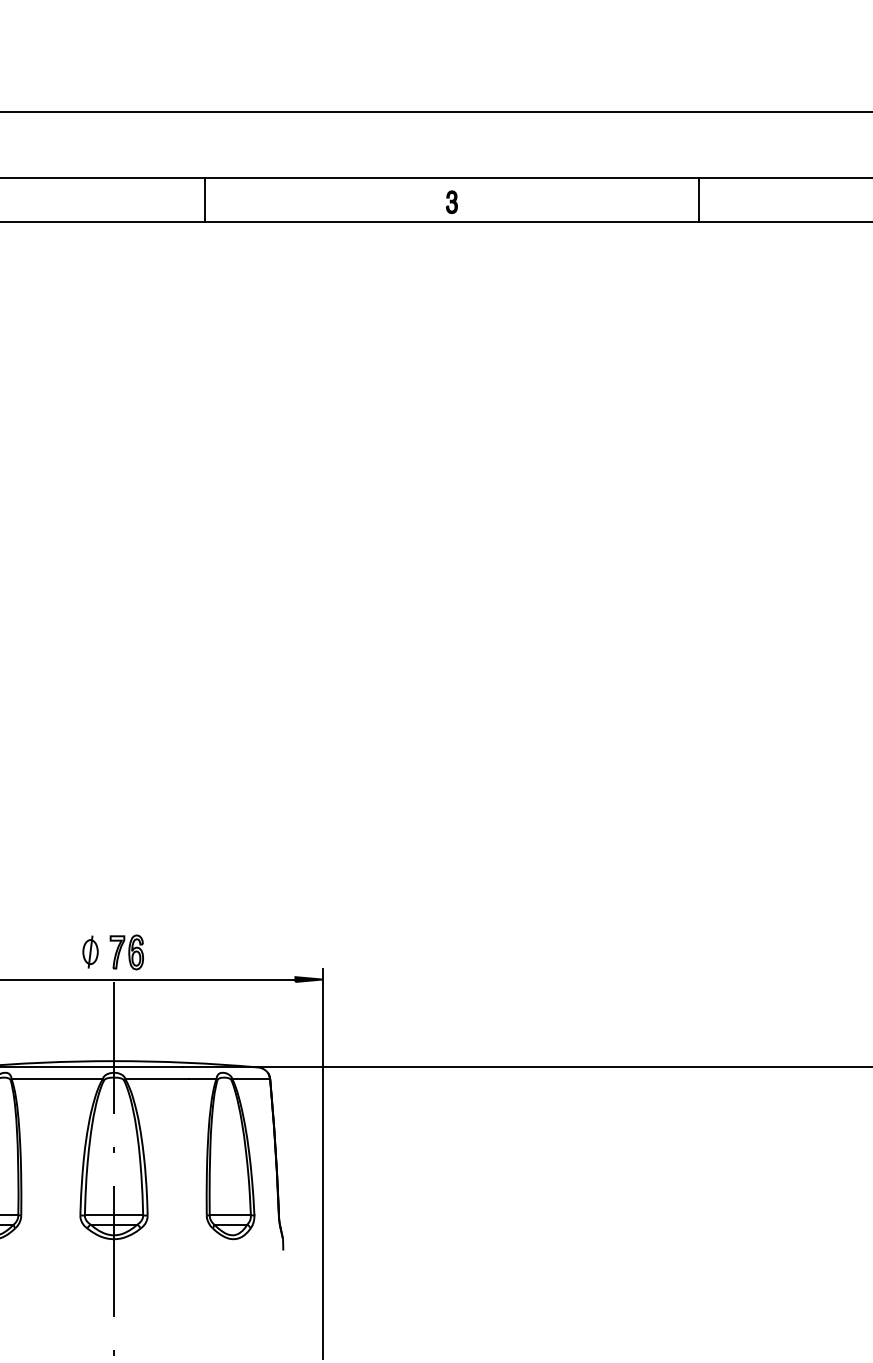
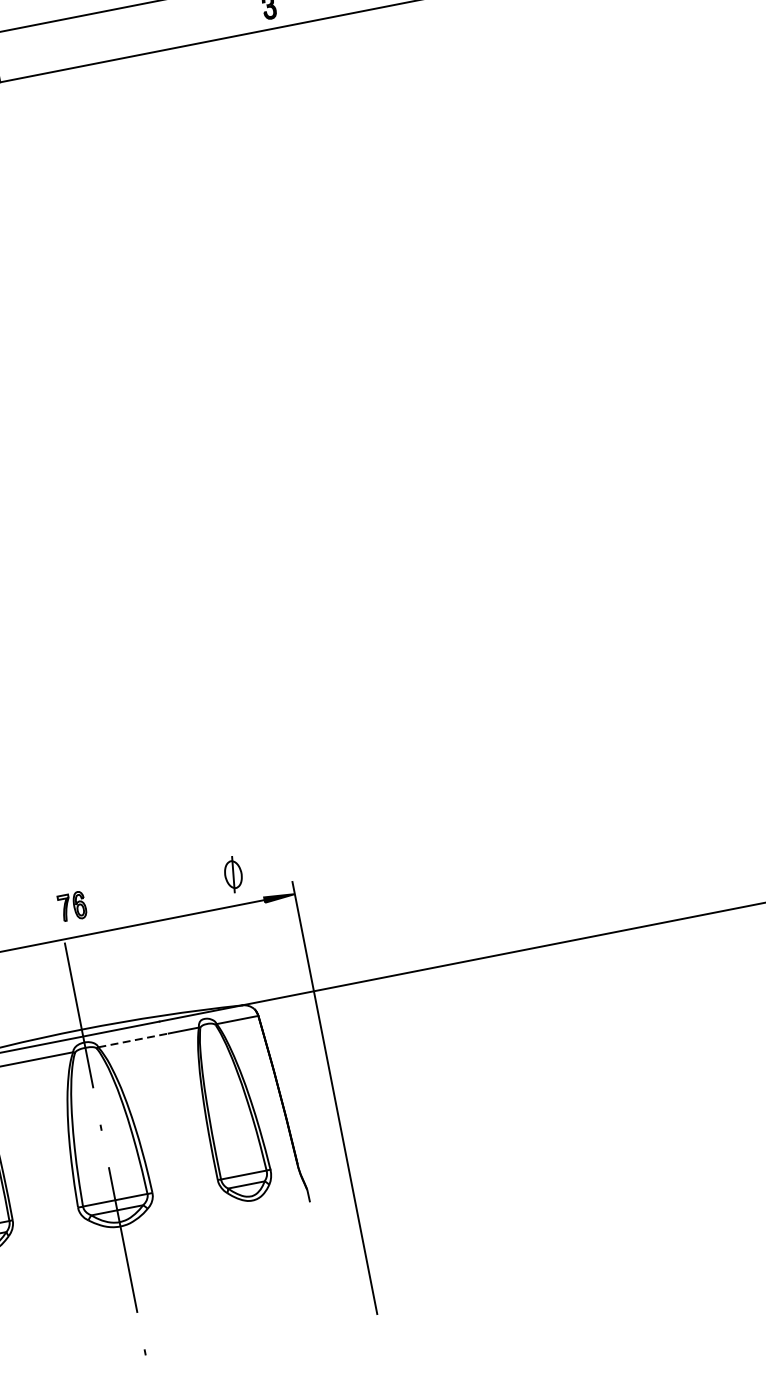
part: (90, 951) -> (233, 874), moved
part: (126, 952) -> (72, 906), size x0.7
line: (157, 1079) -> (133, 1040), solid -> dashed

